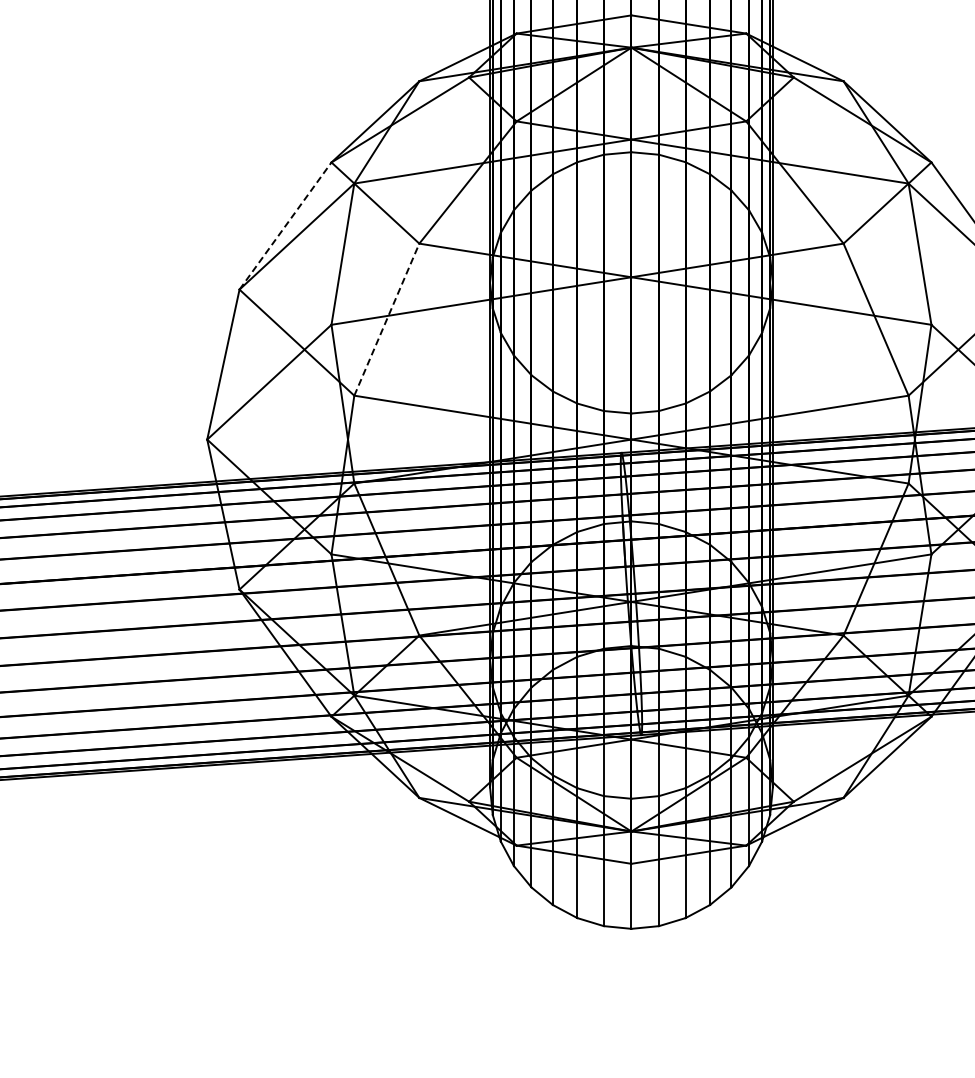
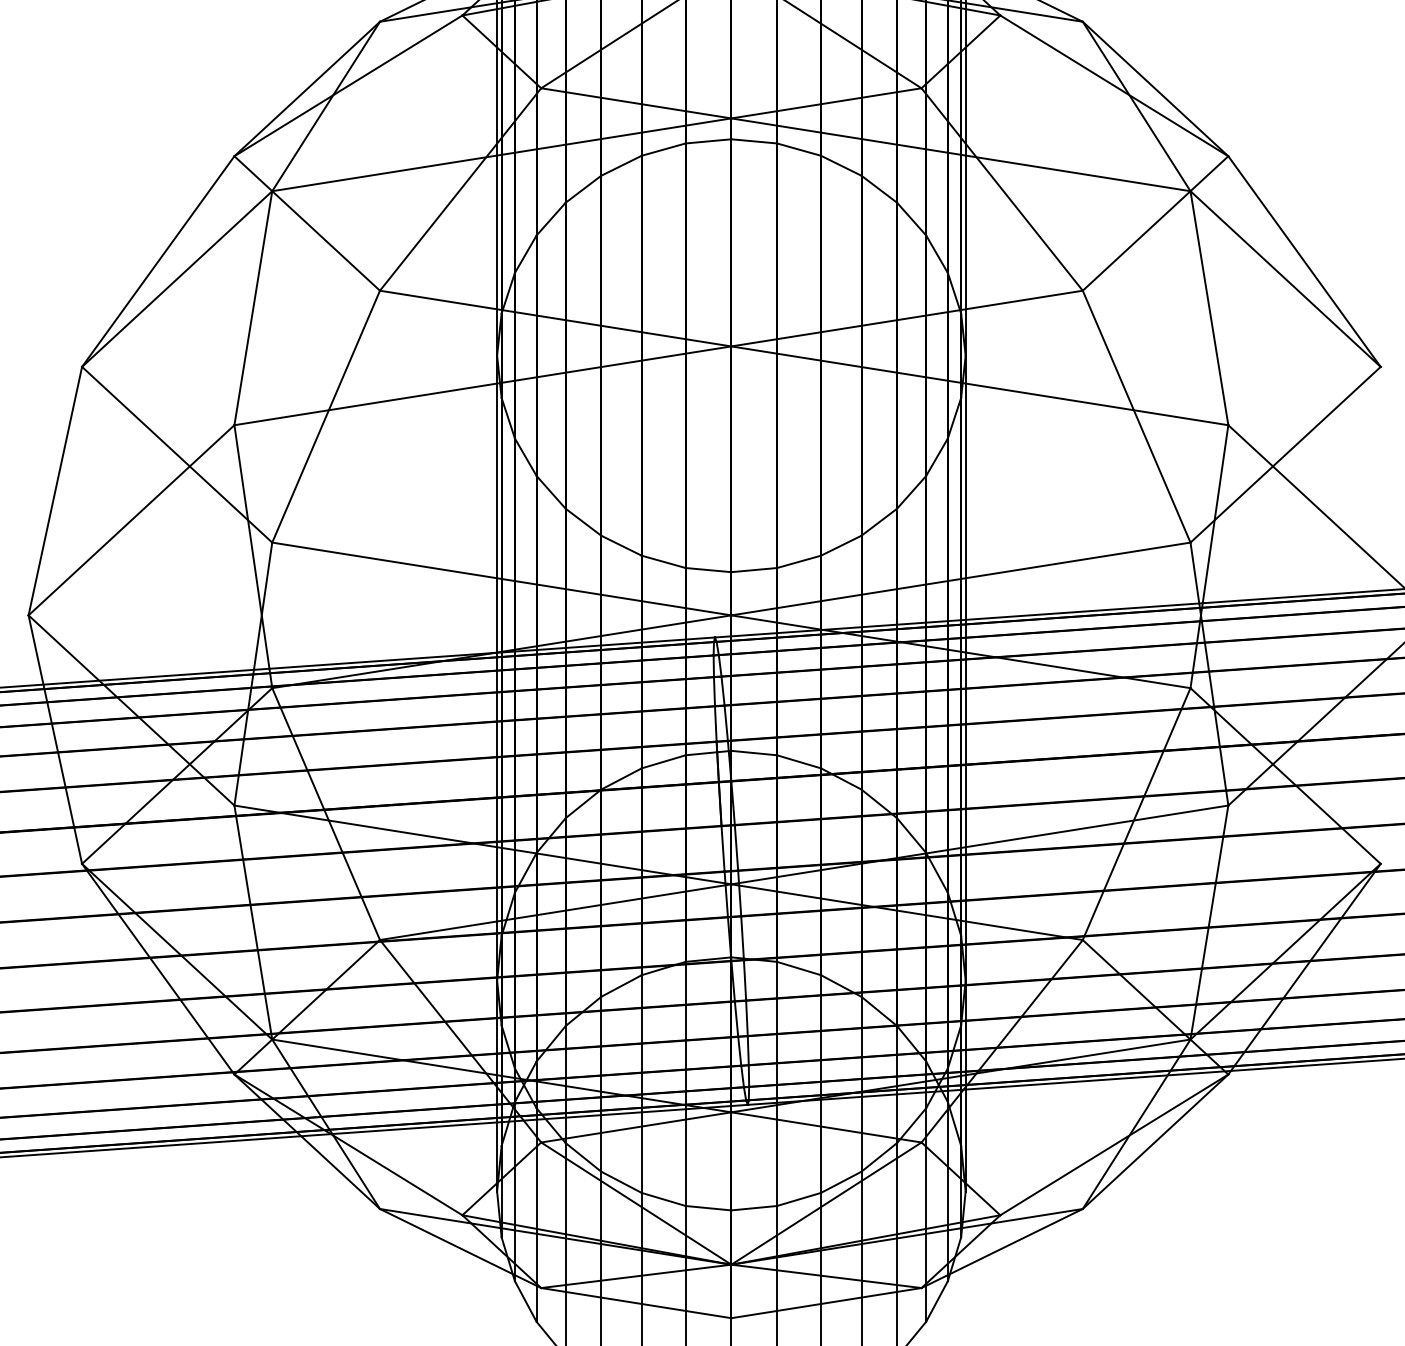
line: (285, 225) -> (158, 260), dashed -> solid
line: (386, 319) -> (325, 416), dashed -> solid

